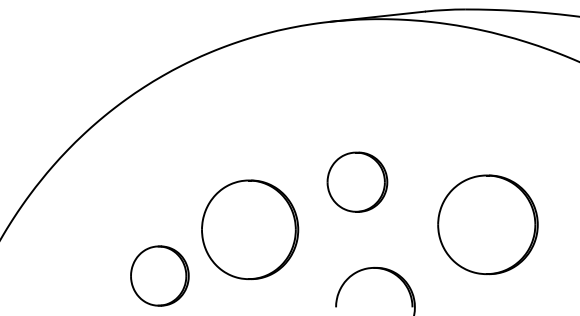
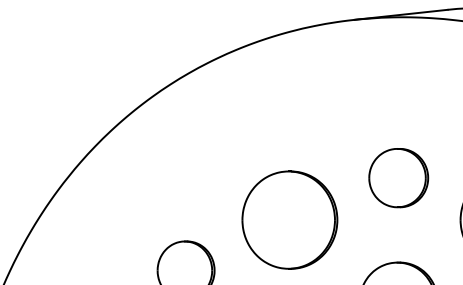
part: (357, 181) -> (398, 177), moved
part: (250, 229) -> (290, 219), moved

